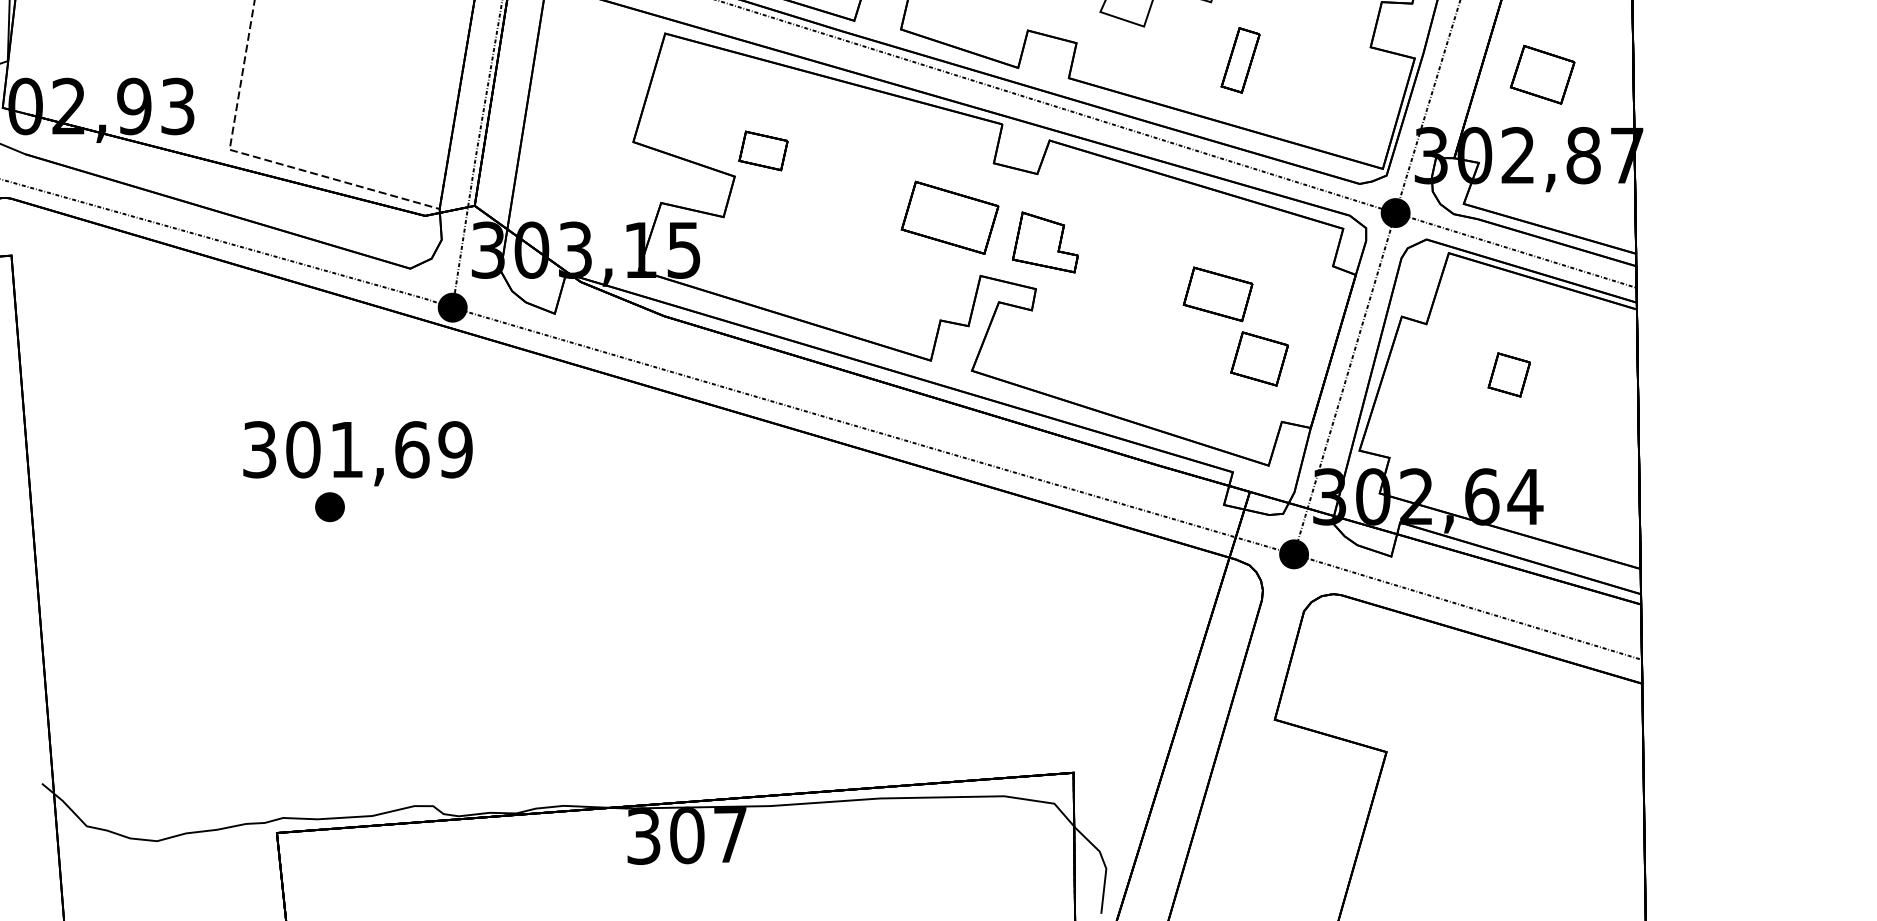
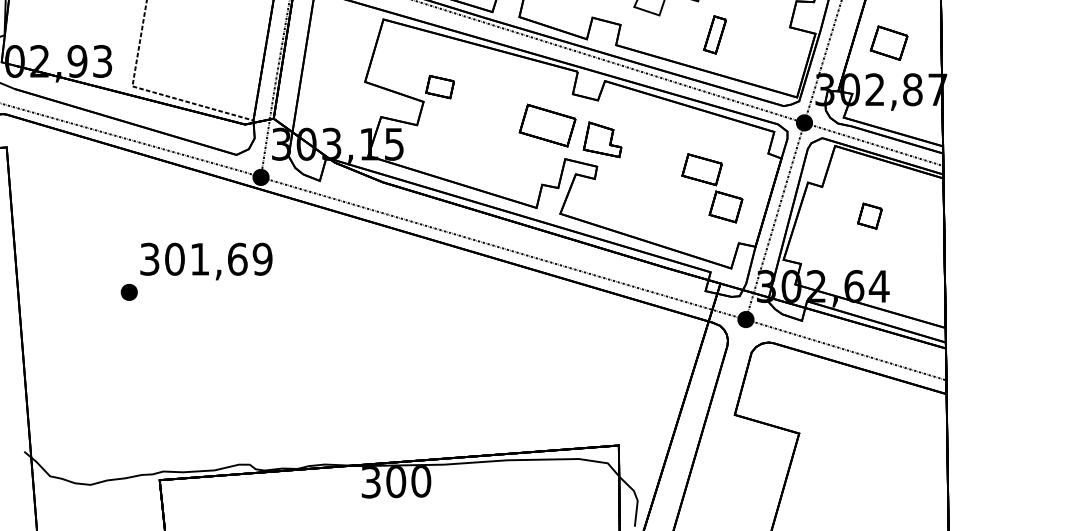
part: (328, 507) -> (128, 292), moved
text: (731, 835) -> (421, 481), 307 -> 300

